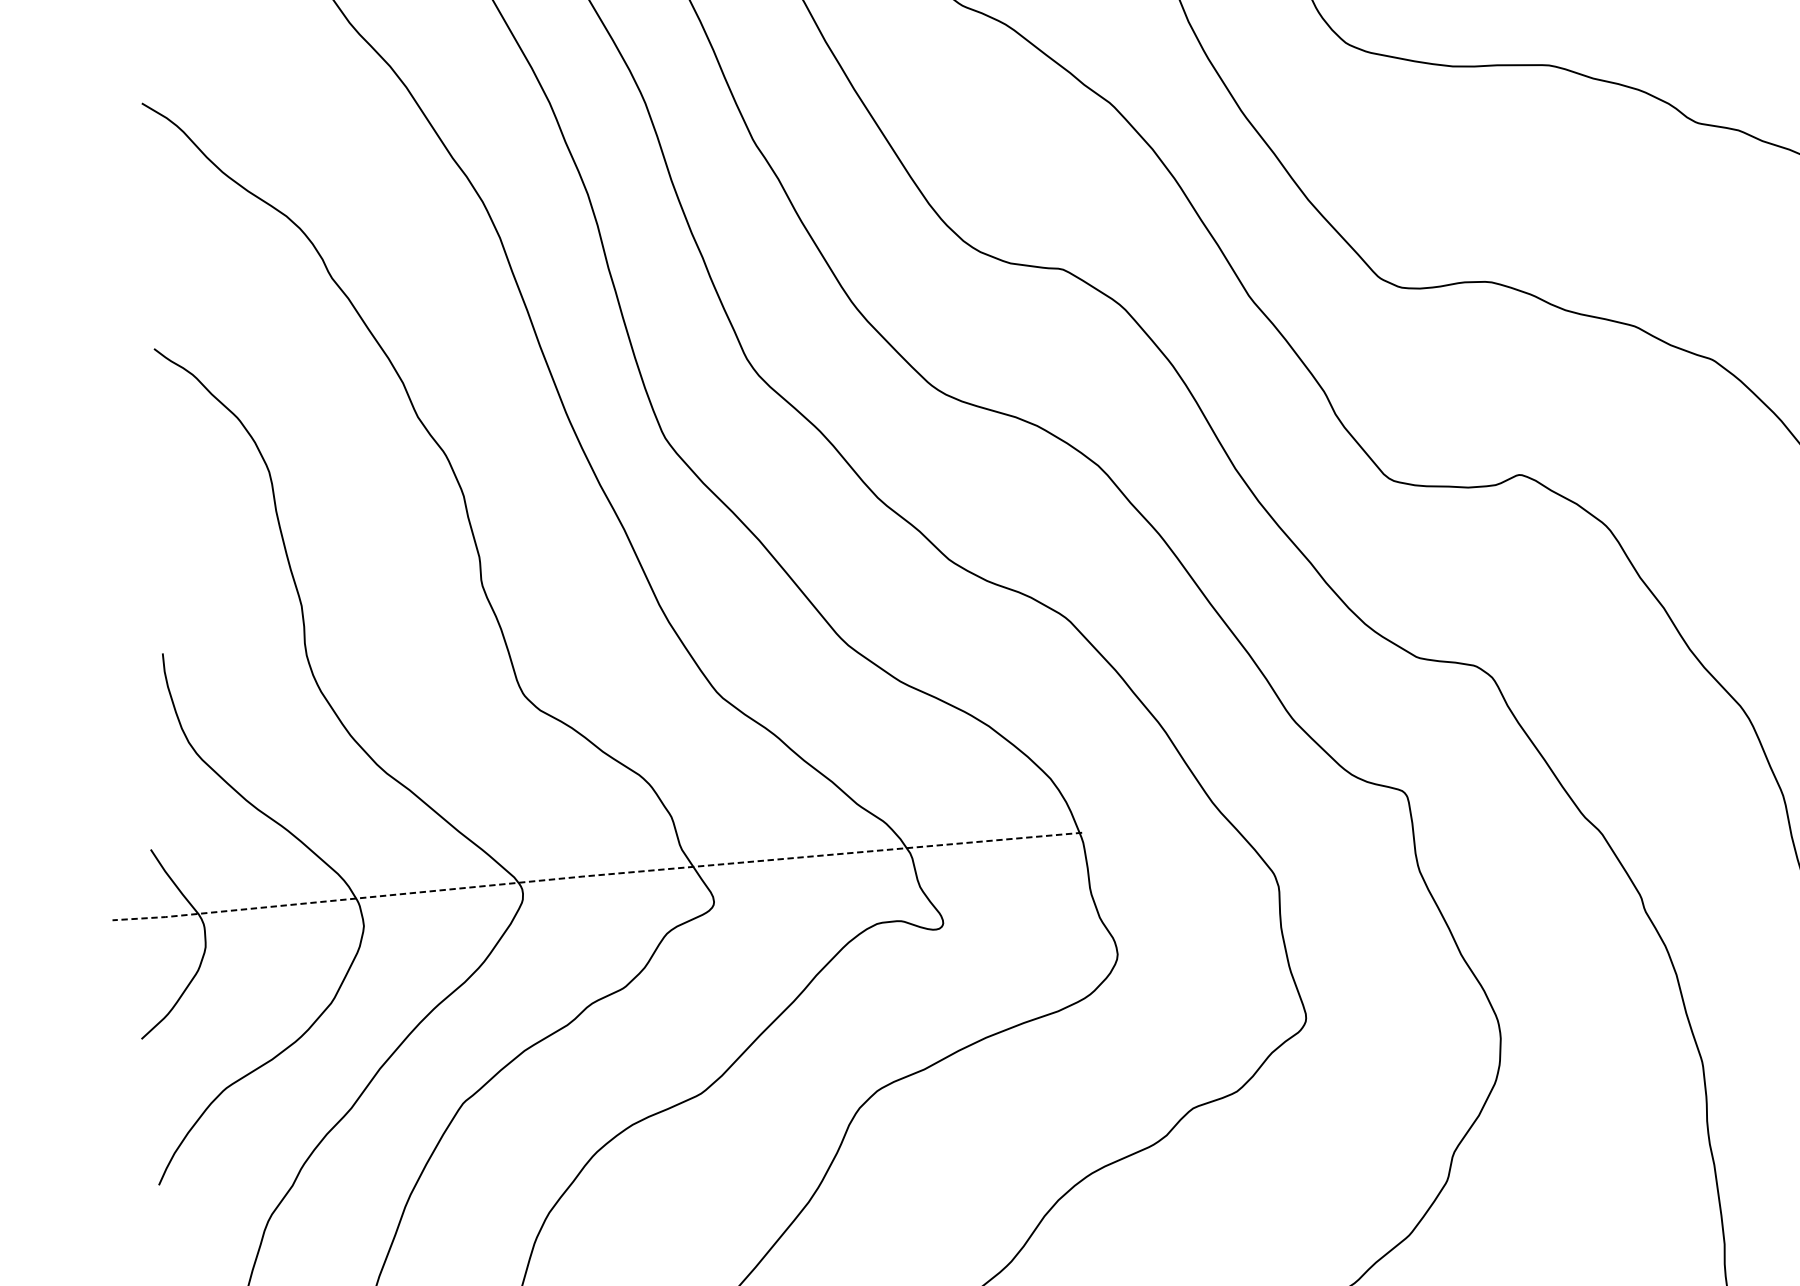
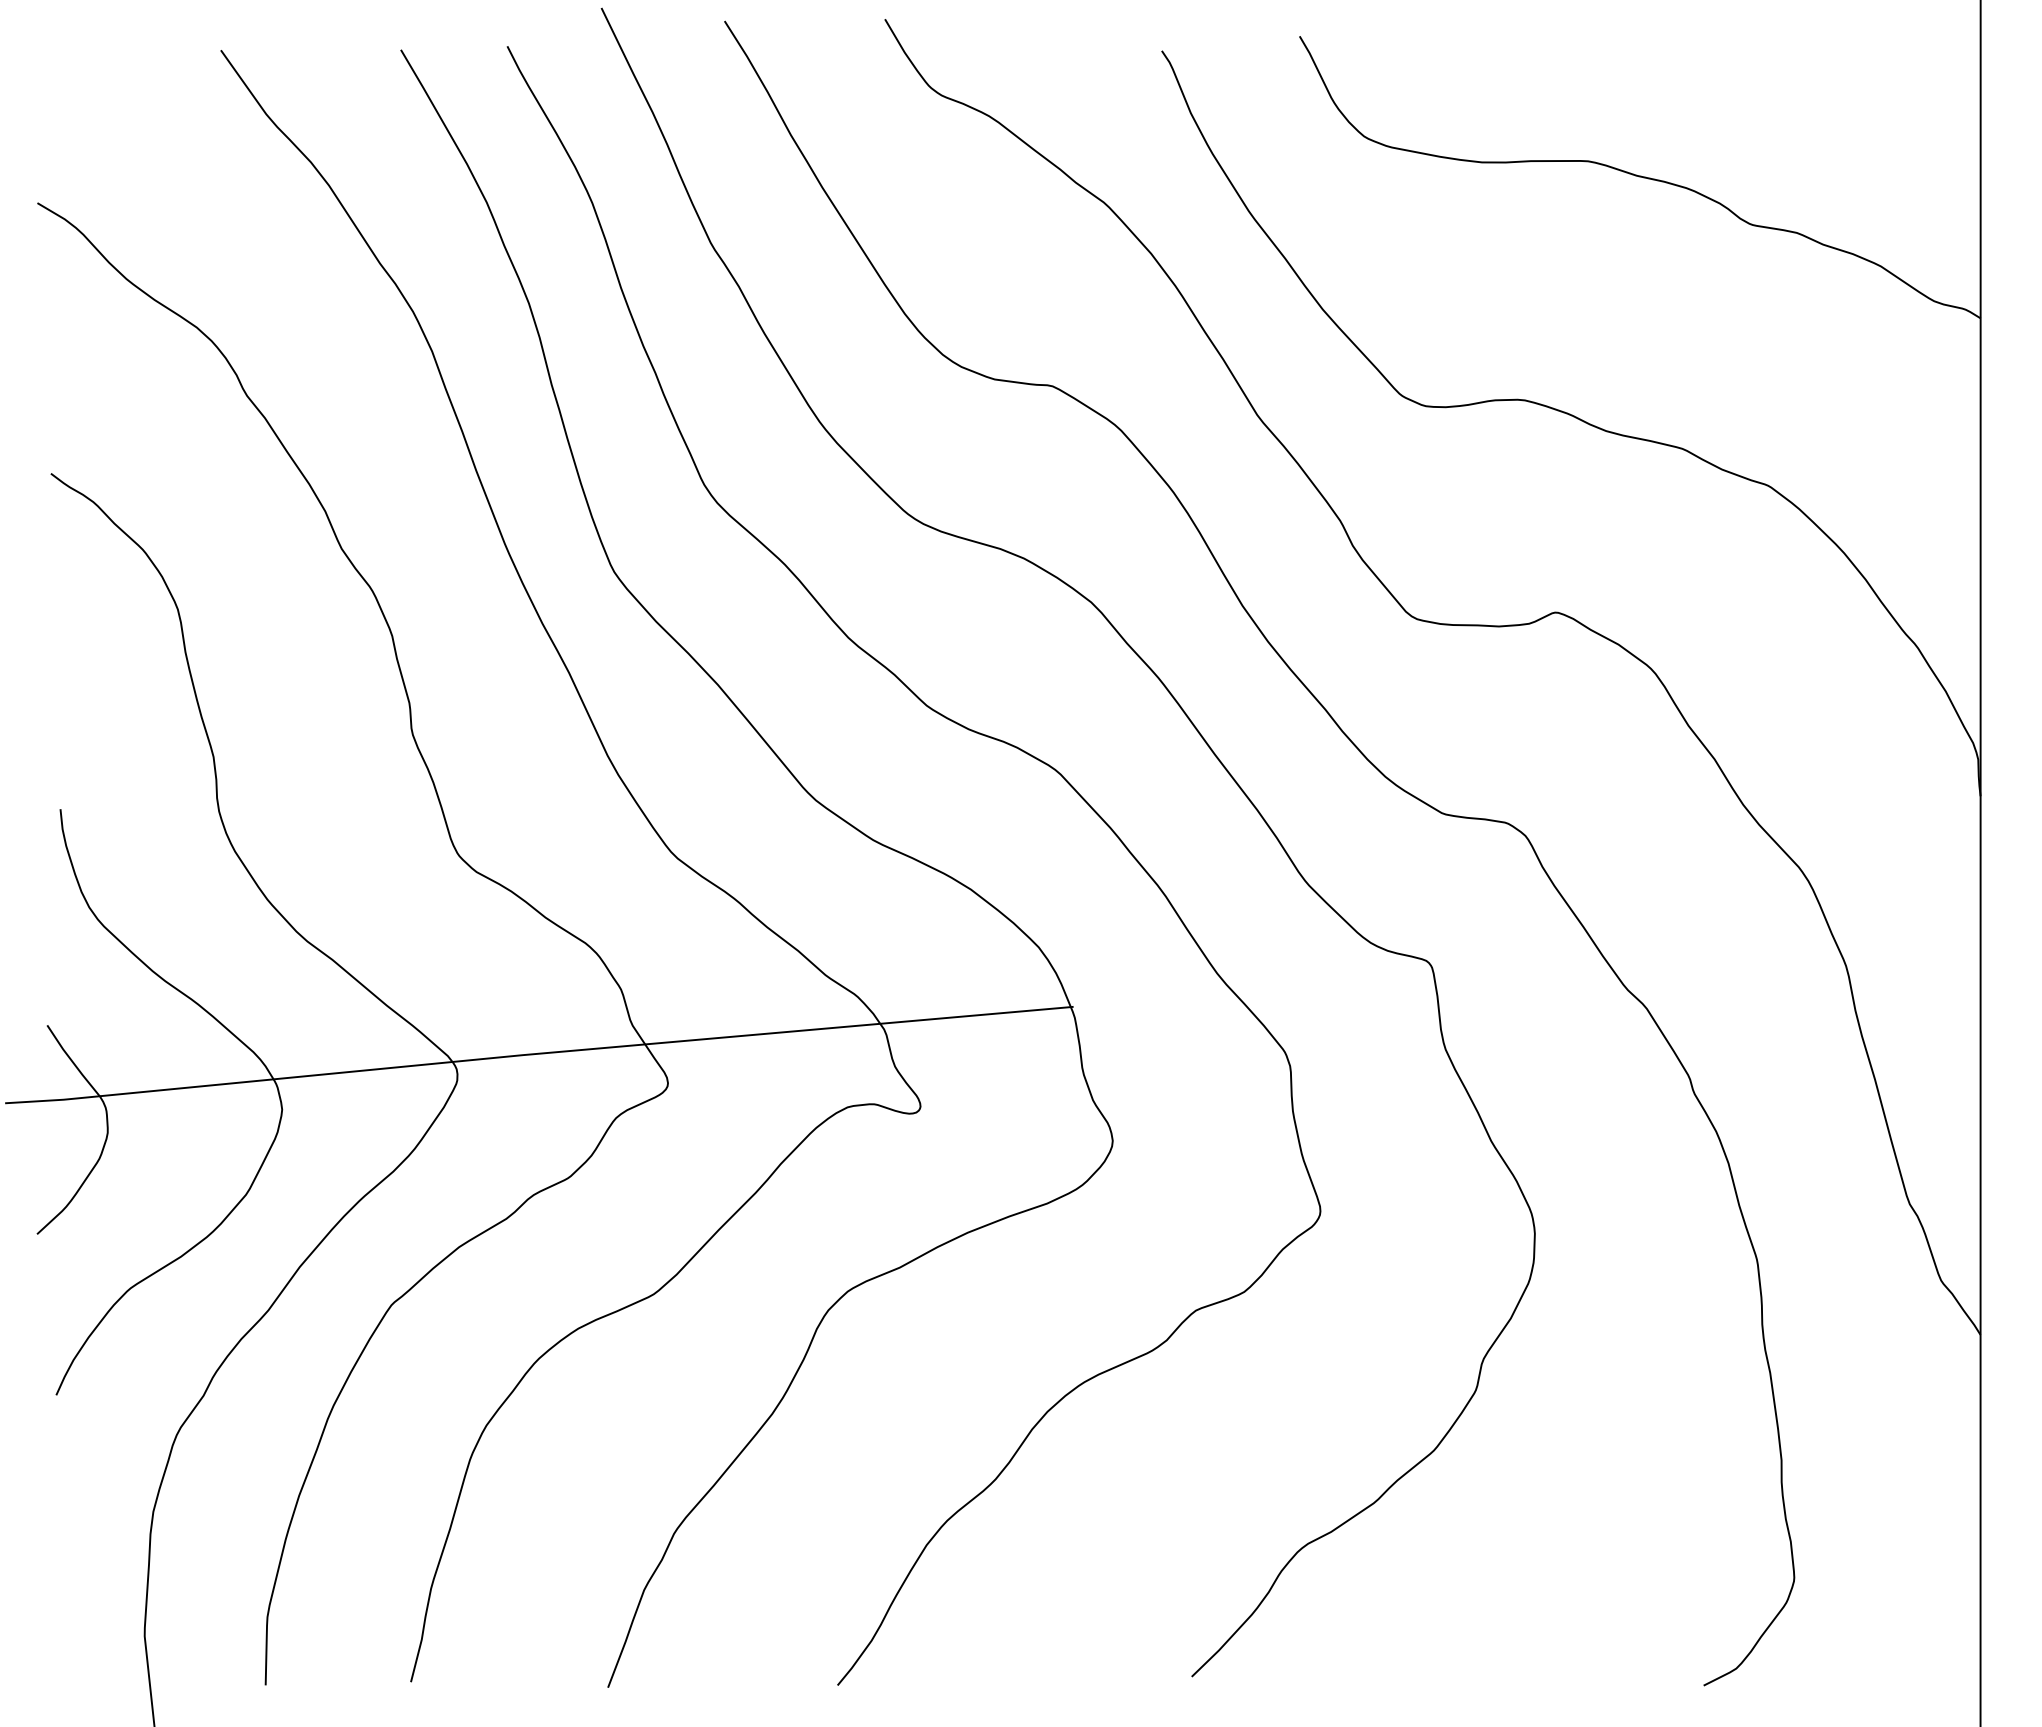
line: (596, 875) -> (538, 1053), dashed -> solid

